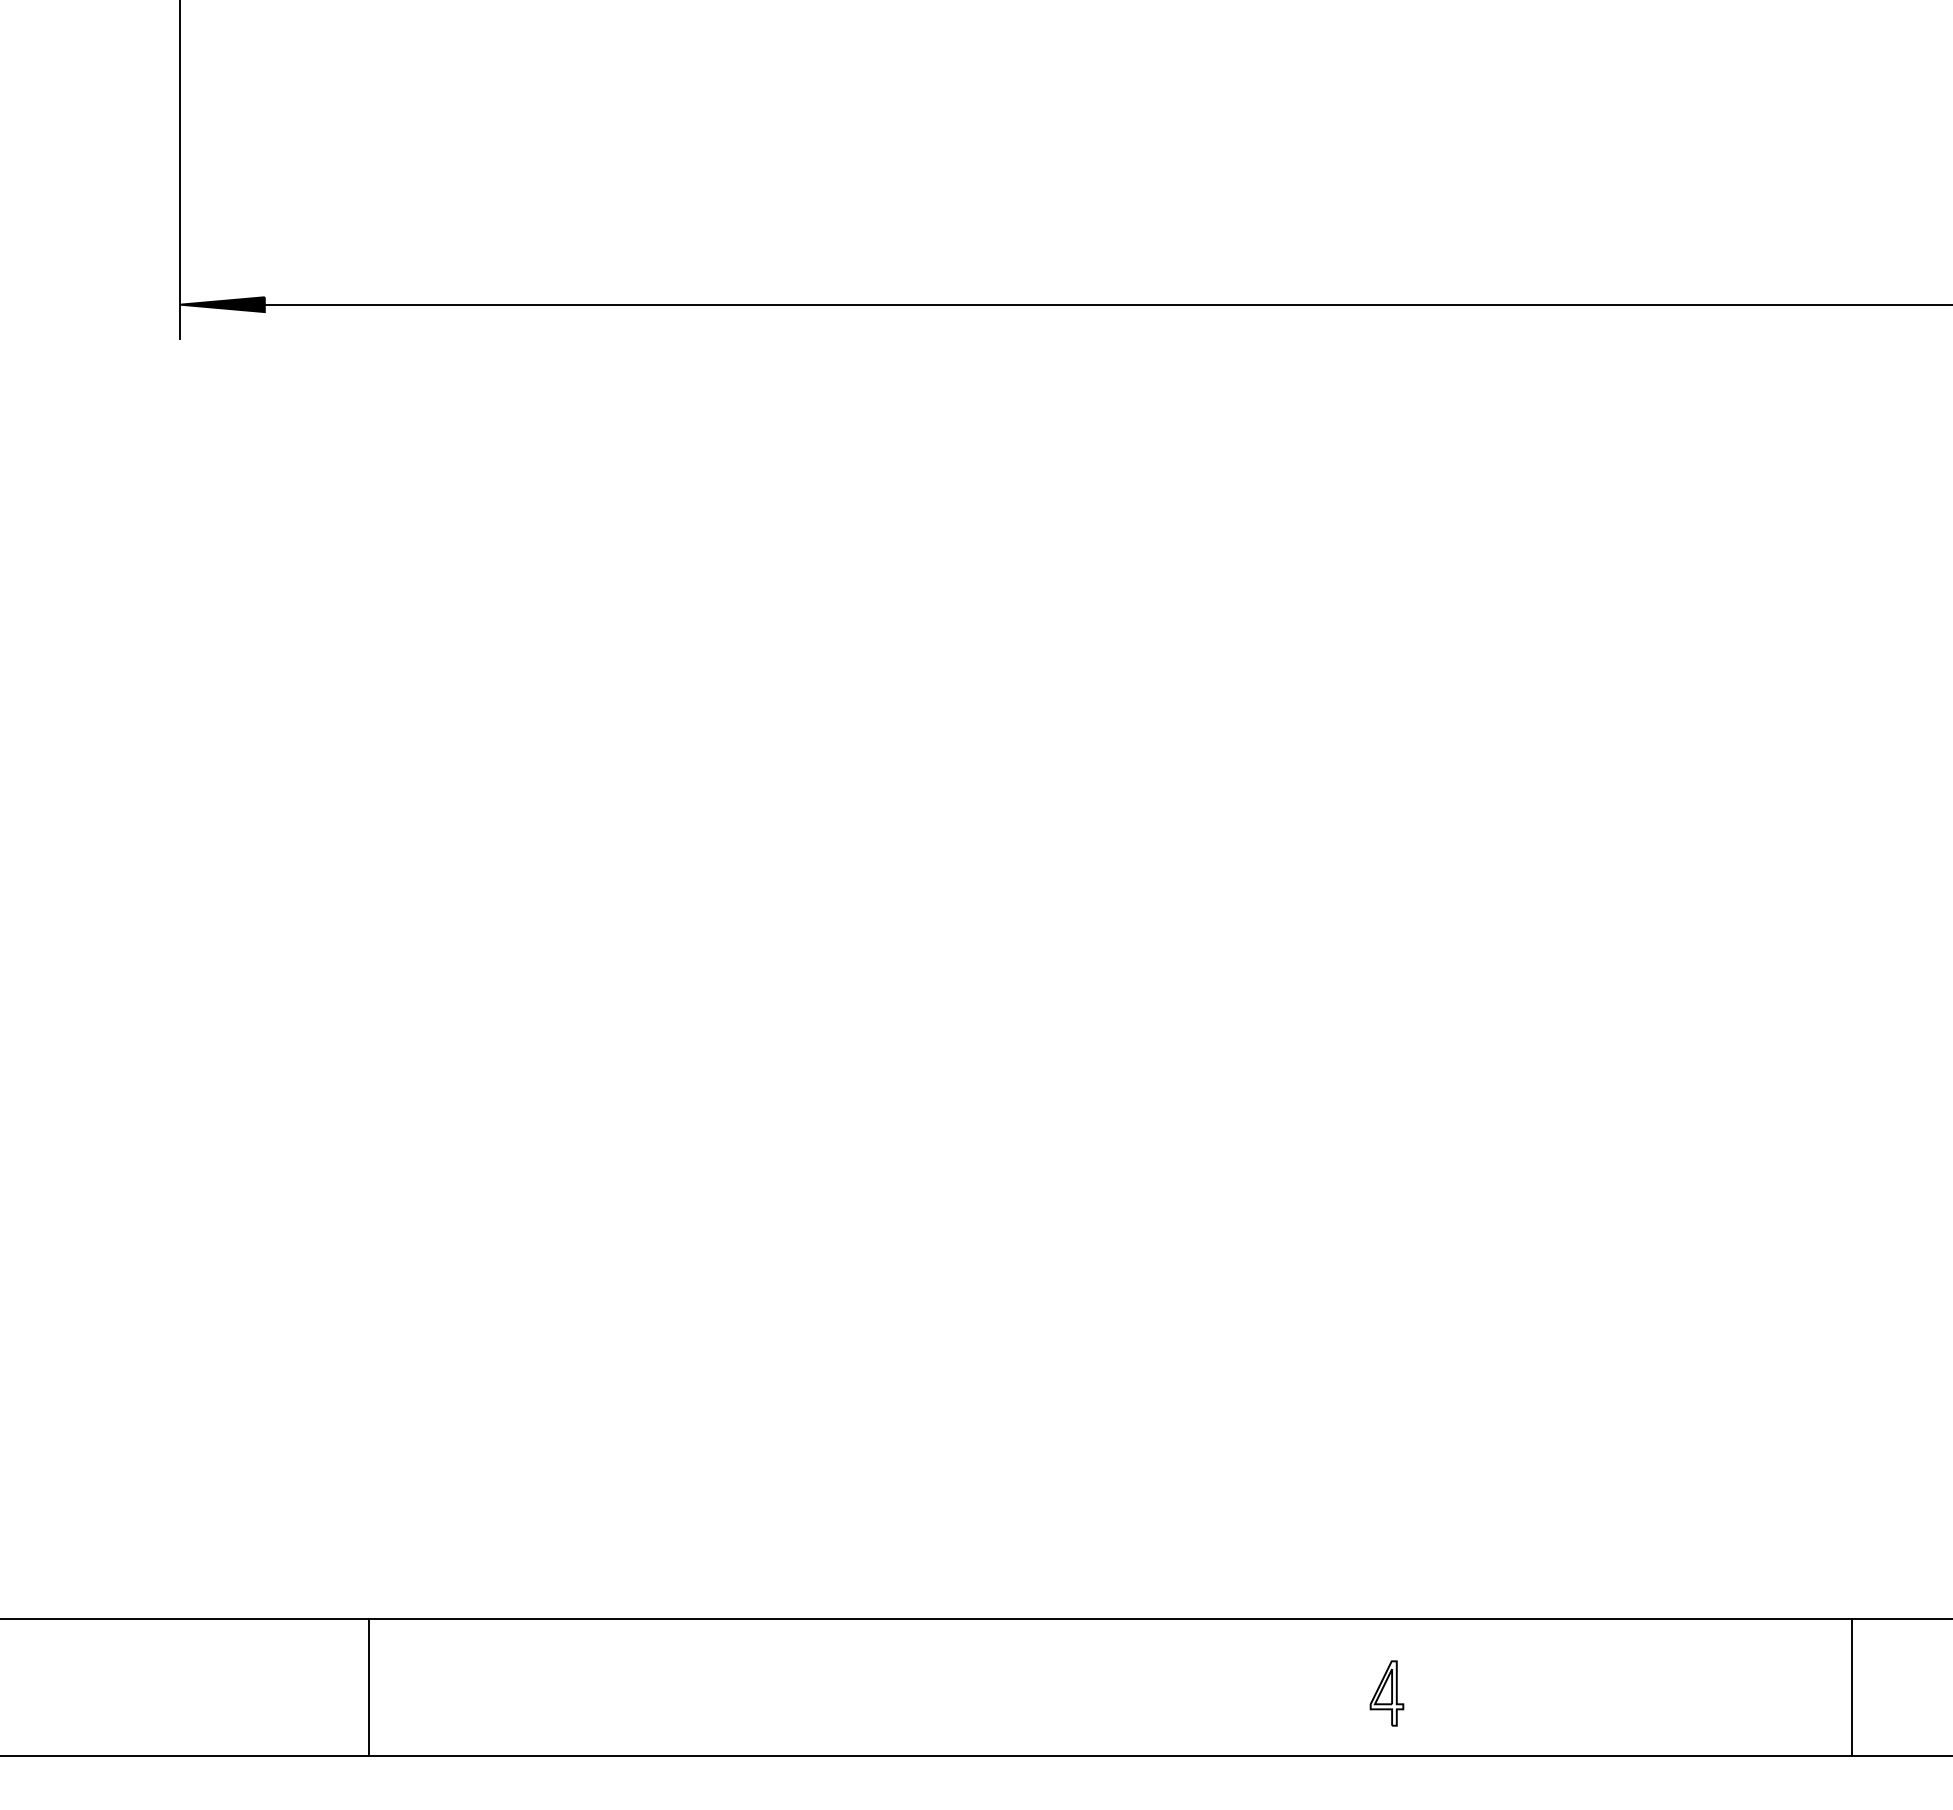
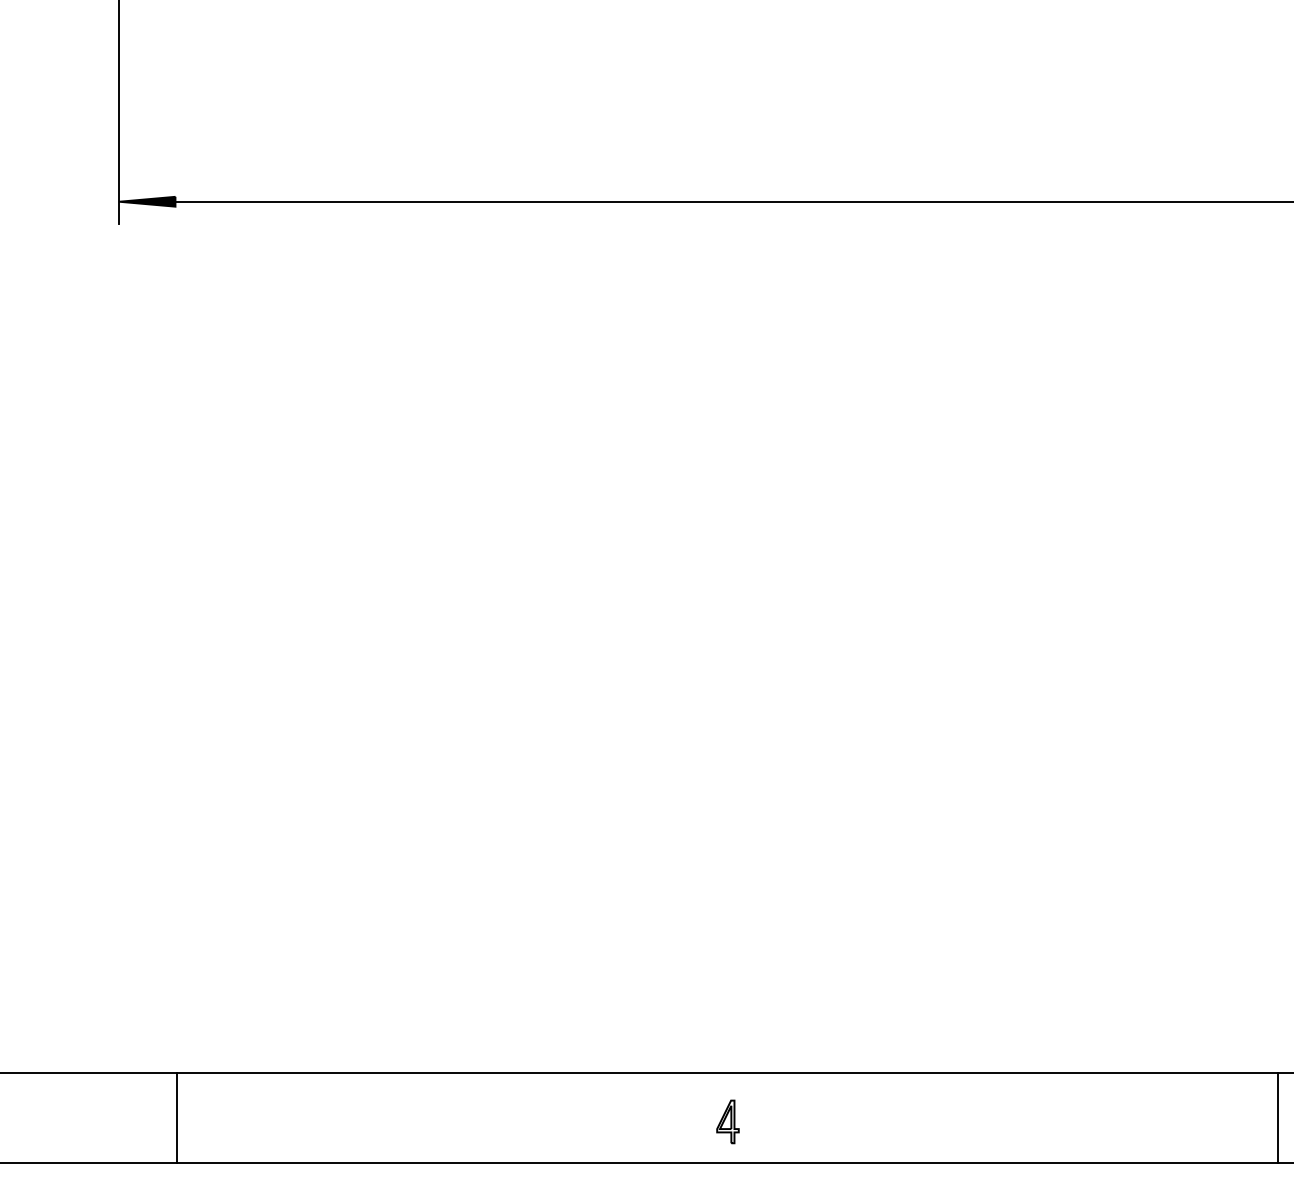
line: (369, 1686) -> (176, 1117), moved
line: (1851, 1686) -> (1277, 1117), moved
part: (1386, 1692) -> (727, 1121), moved

